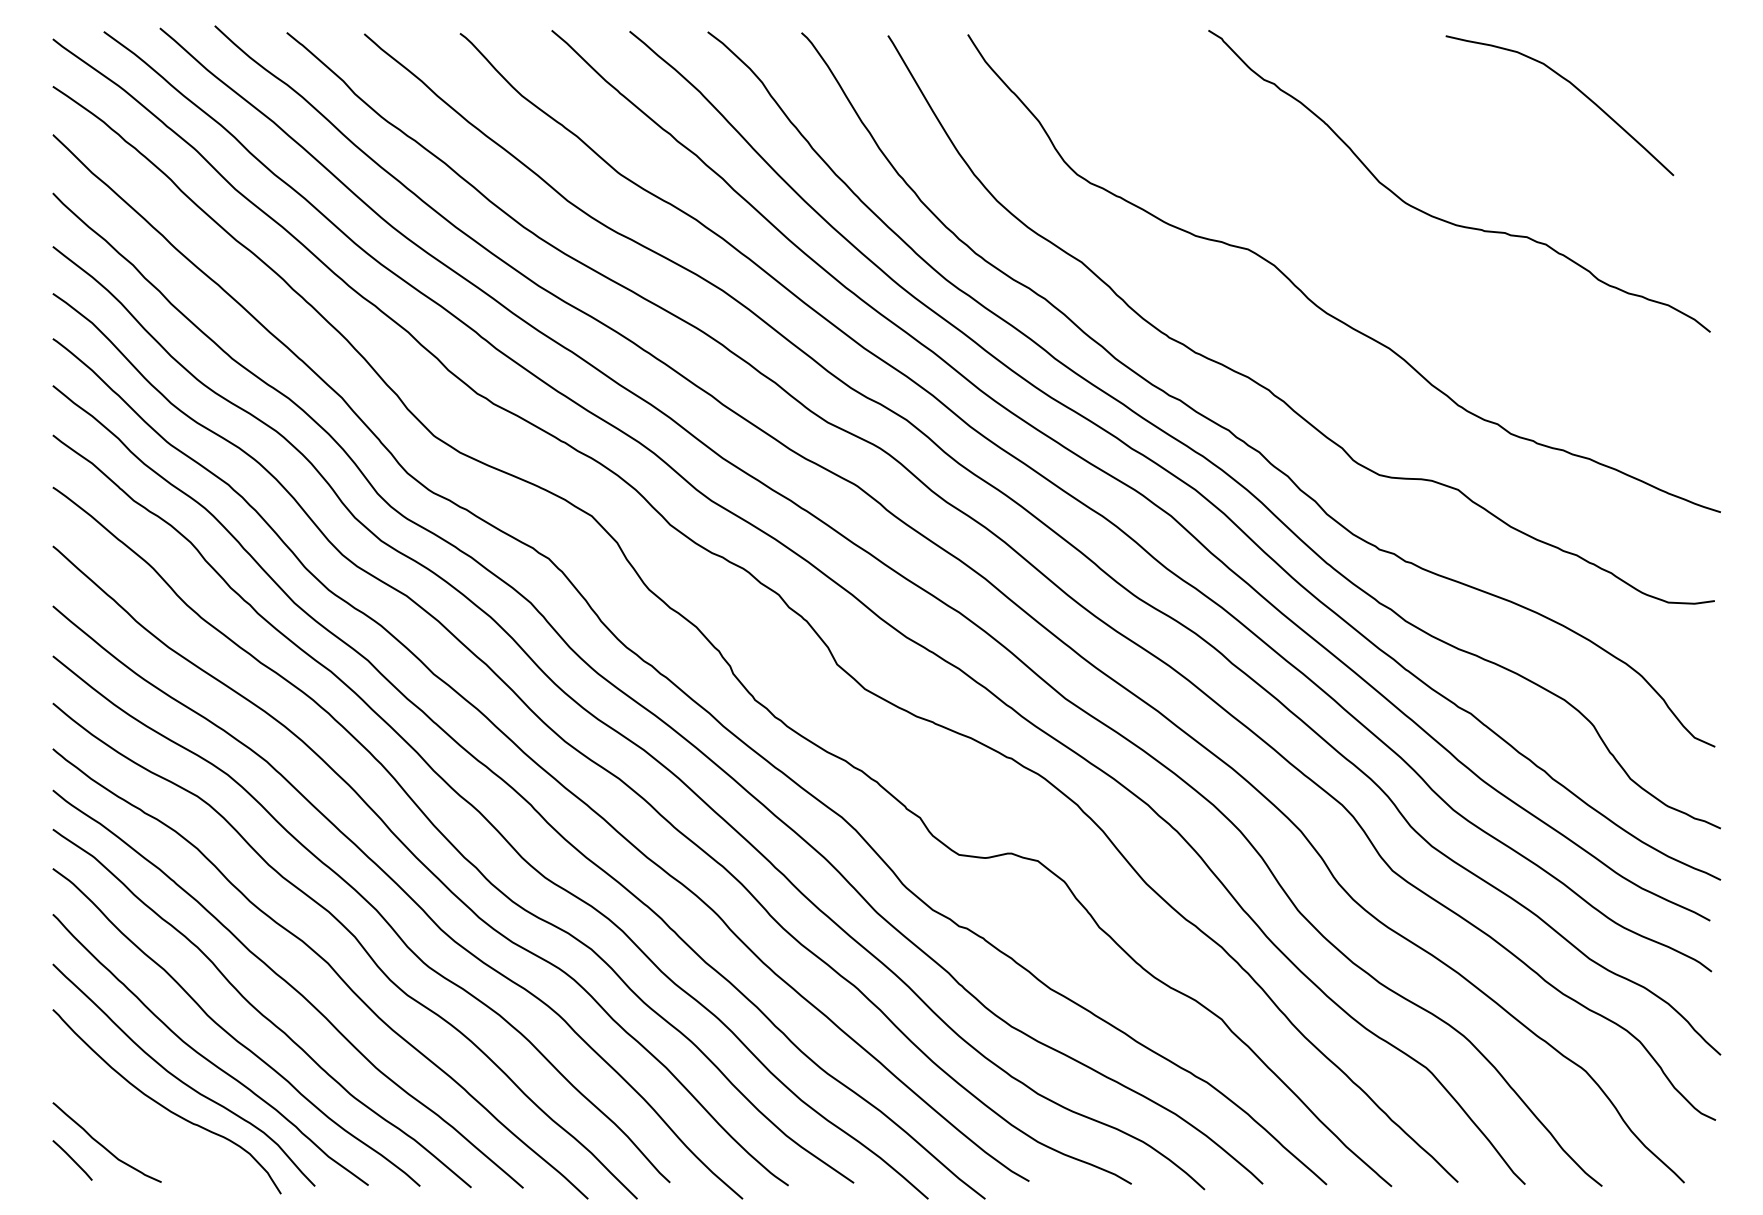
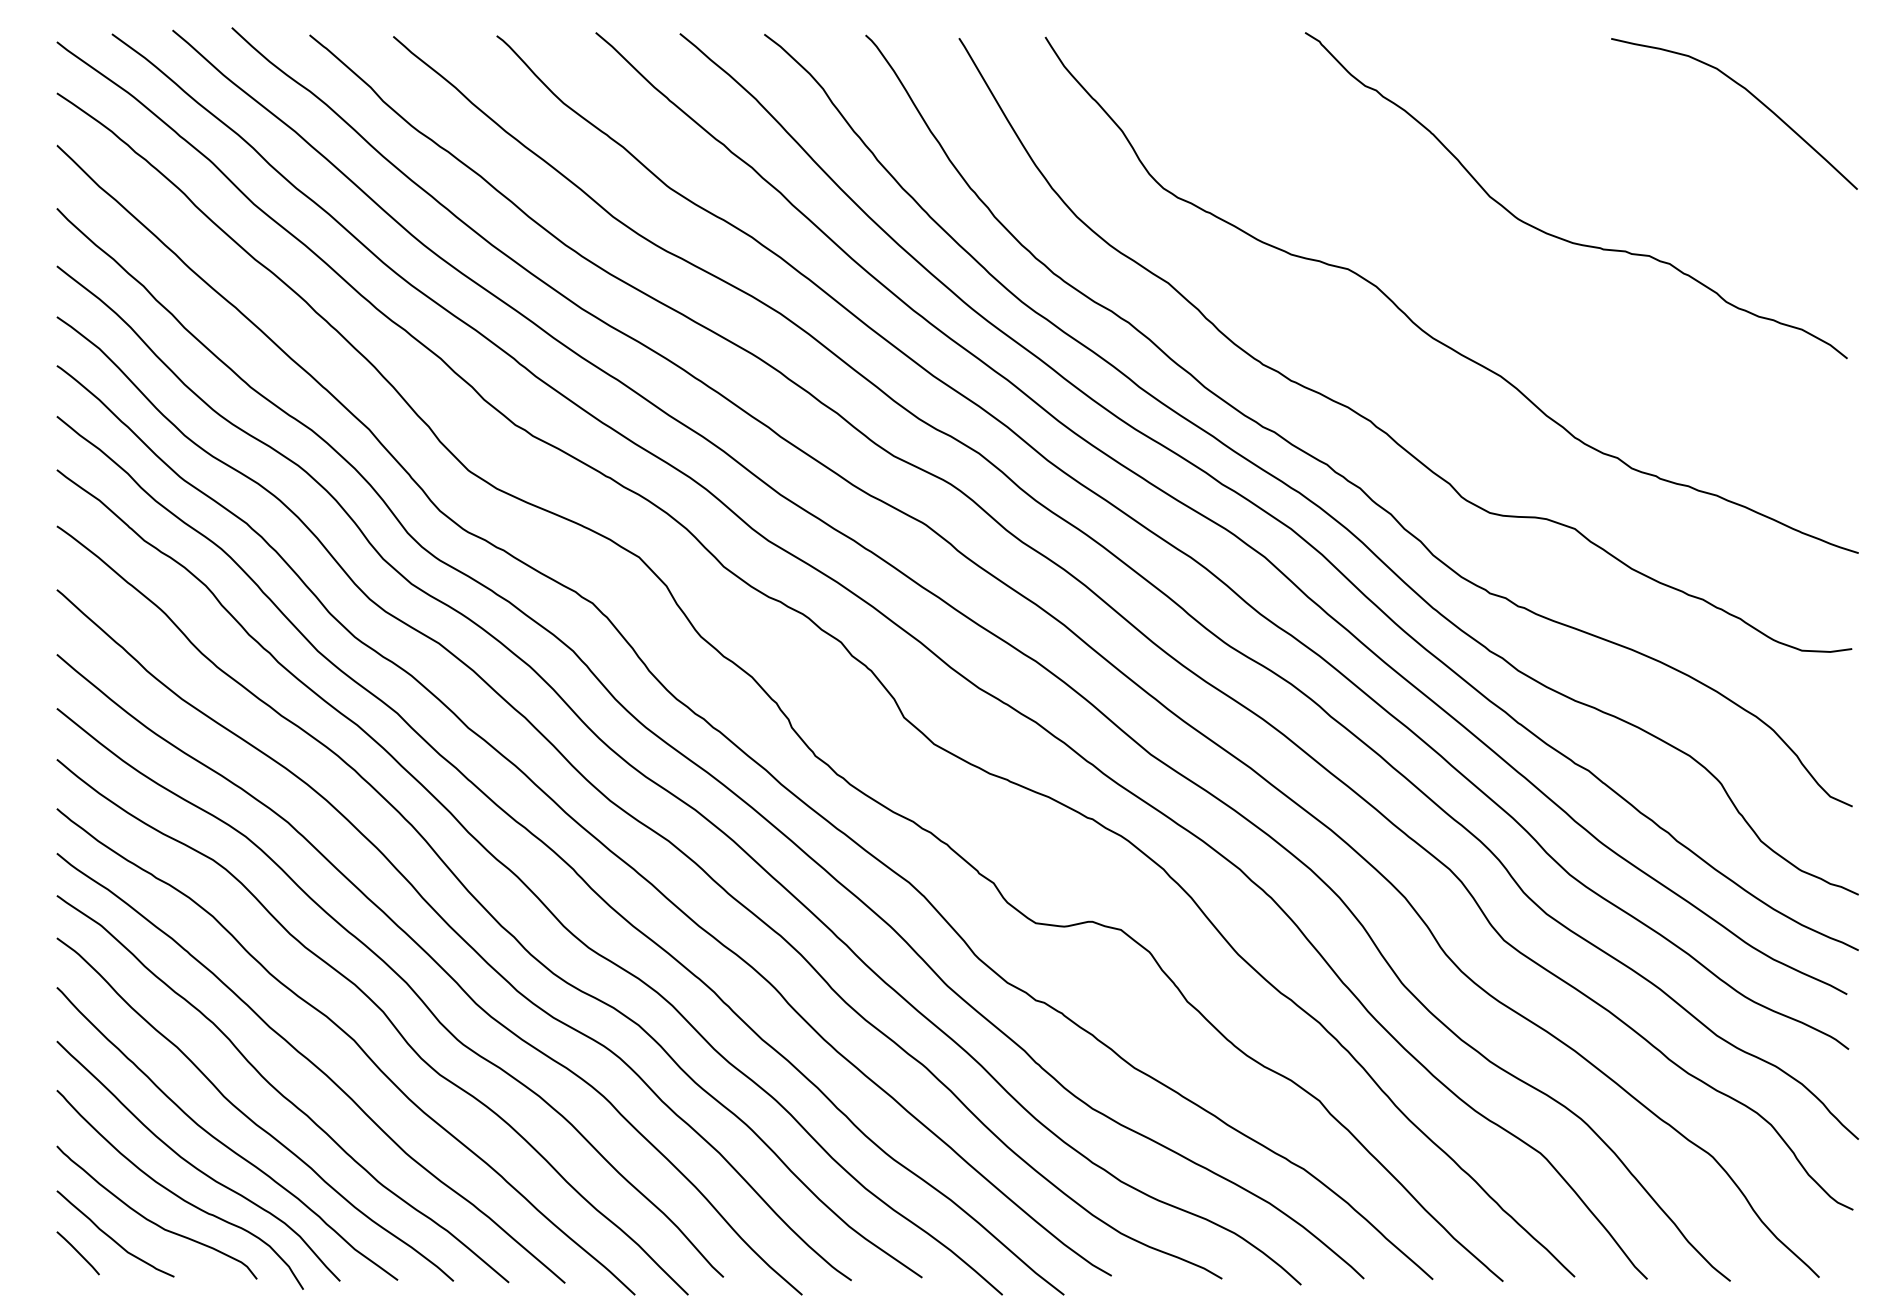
curve: (1575, 88) -> (1751, 95), moved
curve: (141, 1130) -> (152, 1220), added

